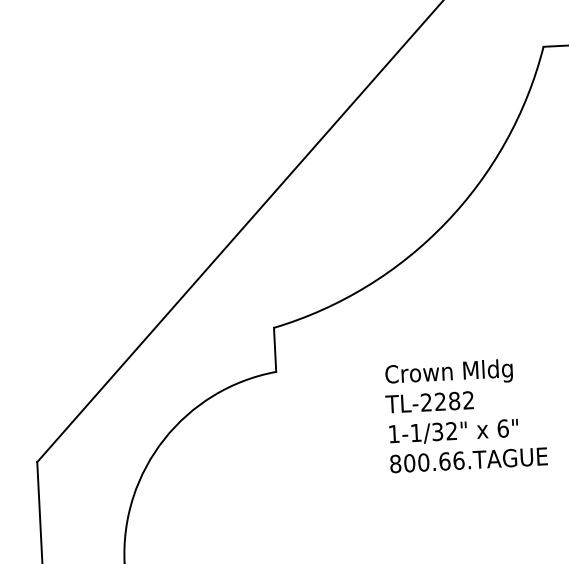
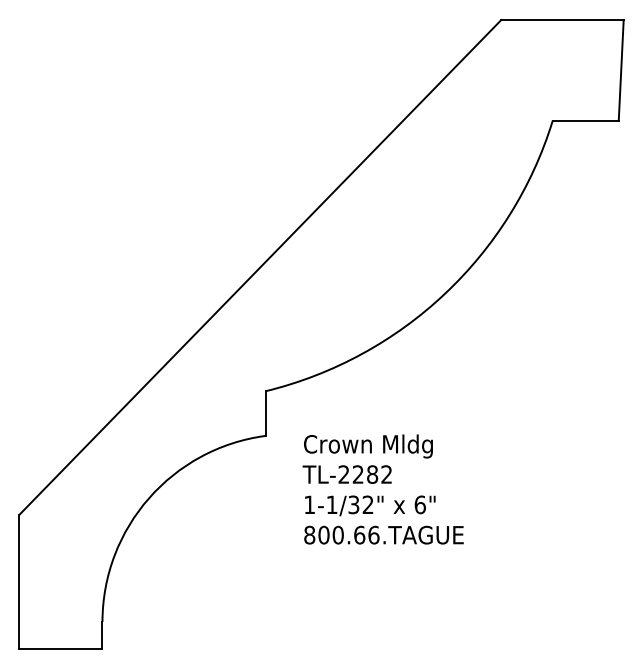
text: (465, 415) -> (382, 489), moved

